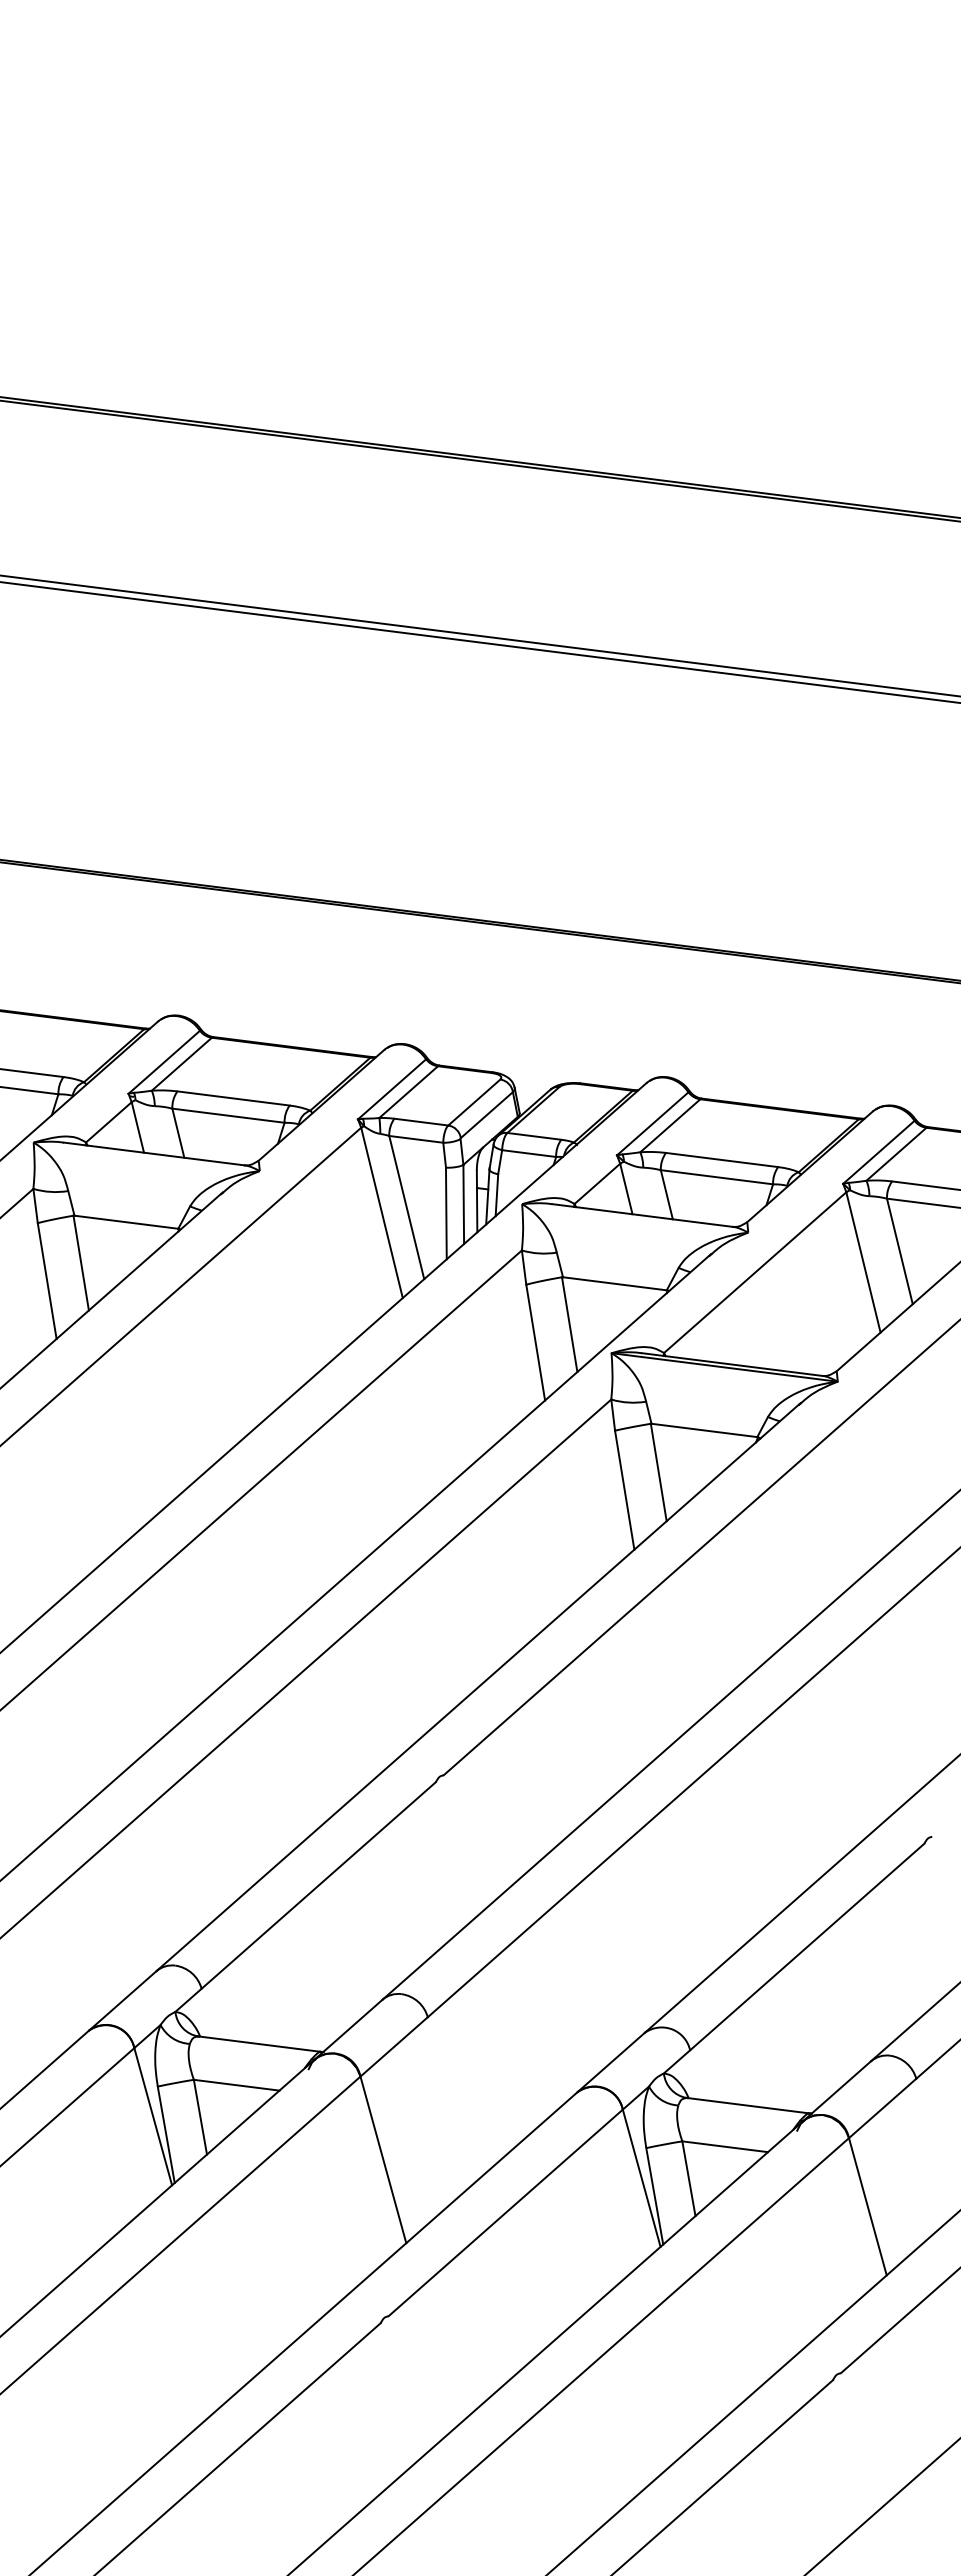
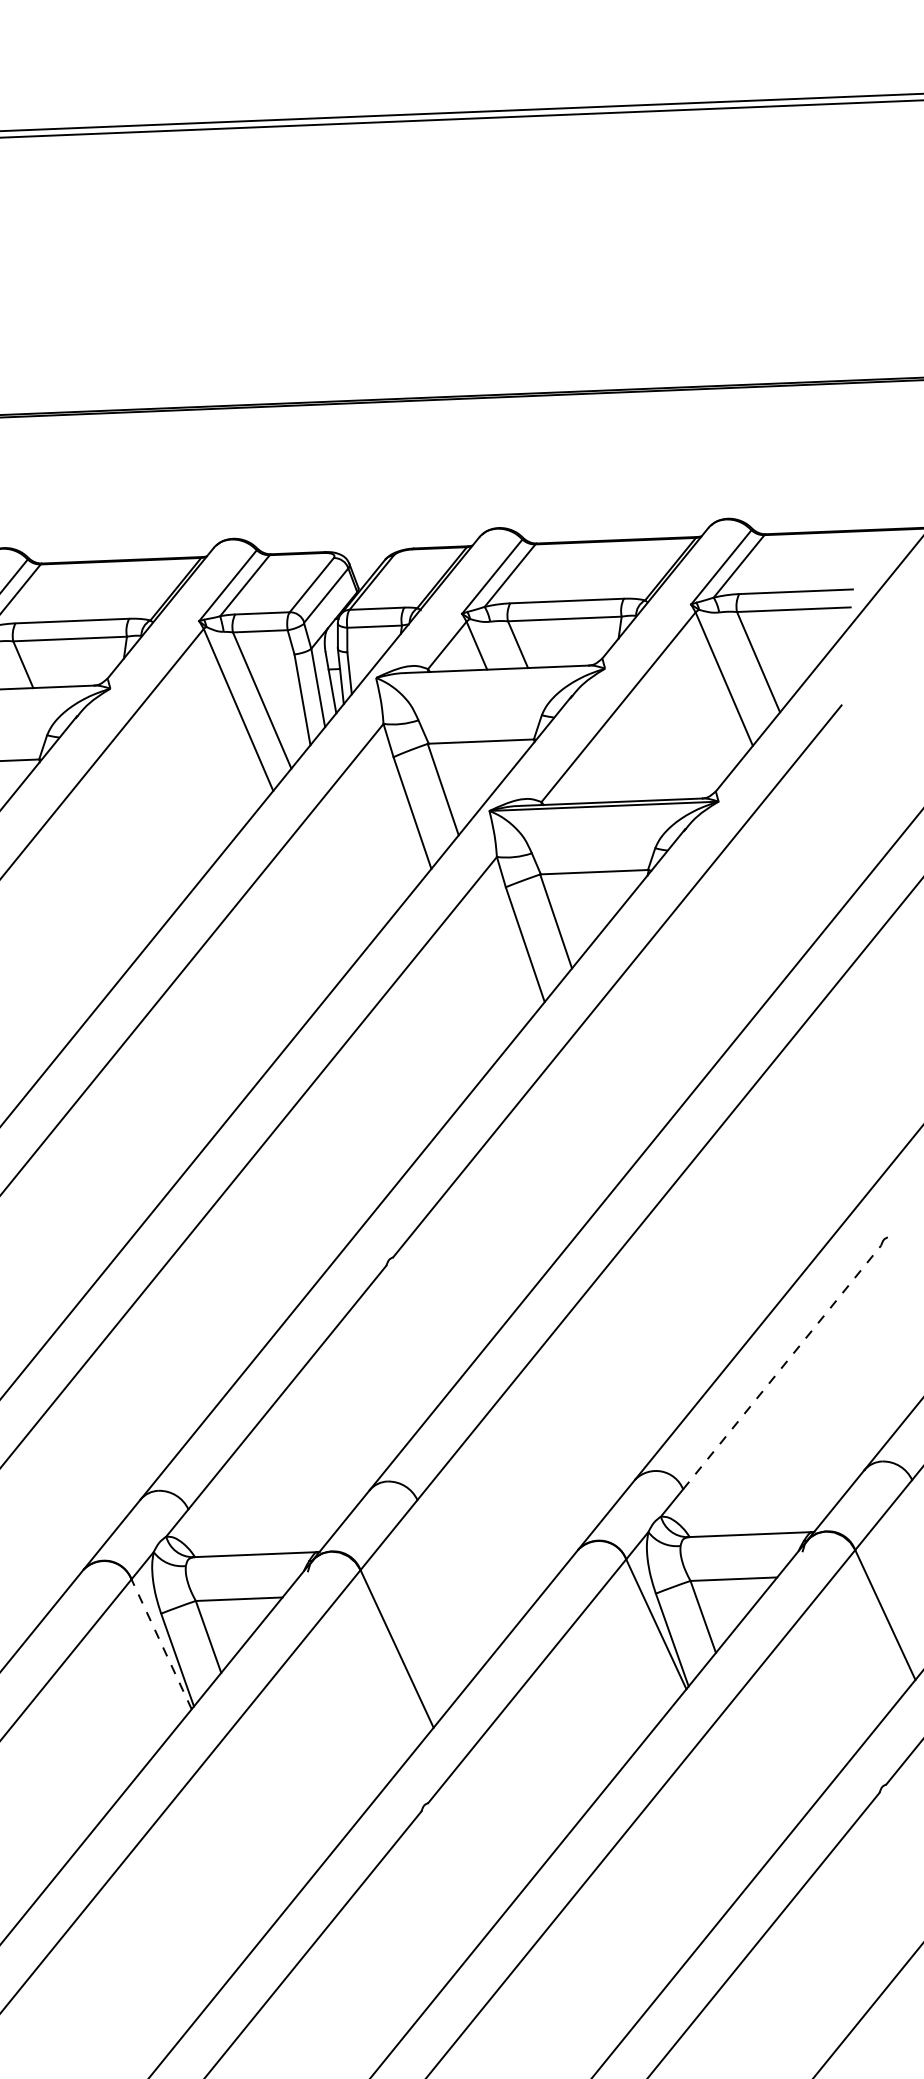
line: (807, 1946) -> (782, 1366), solid -> dashed
line: (153, 2116) -> (161, 1644), solid -> dashed

